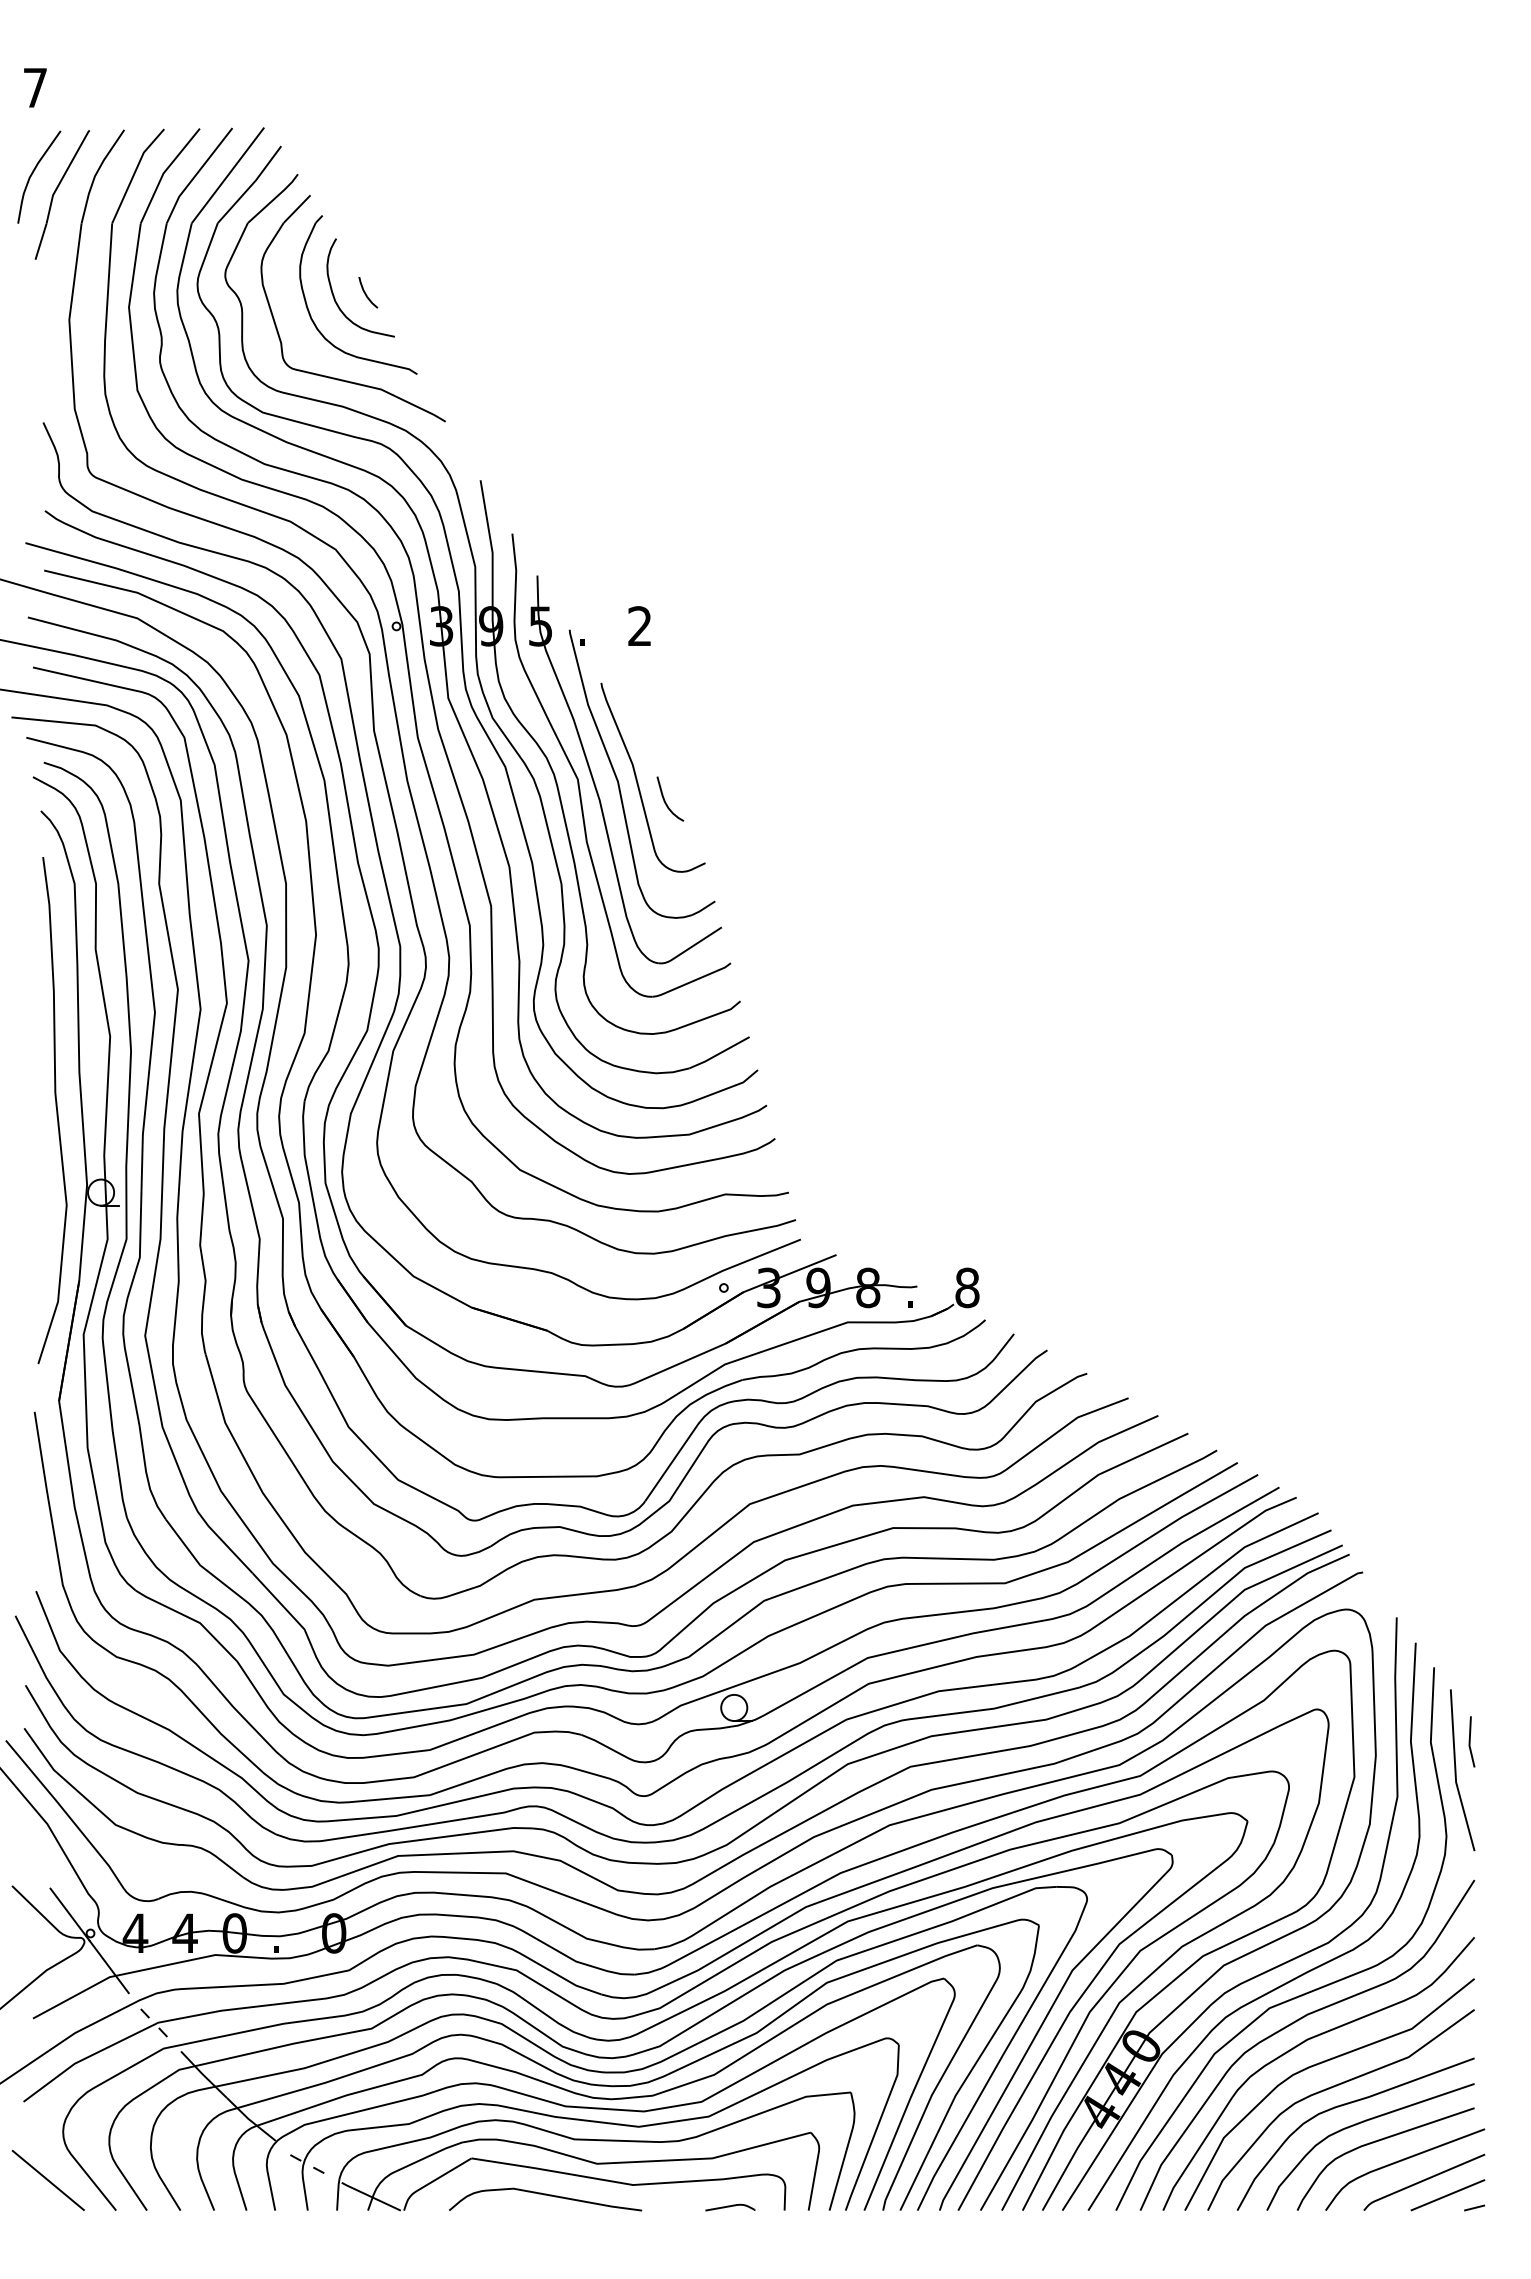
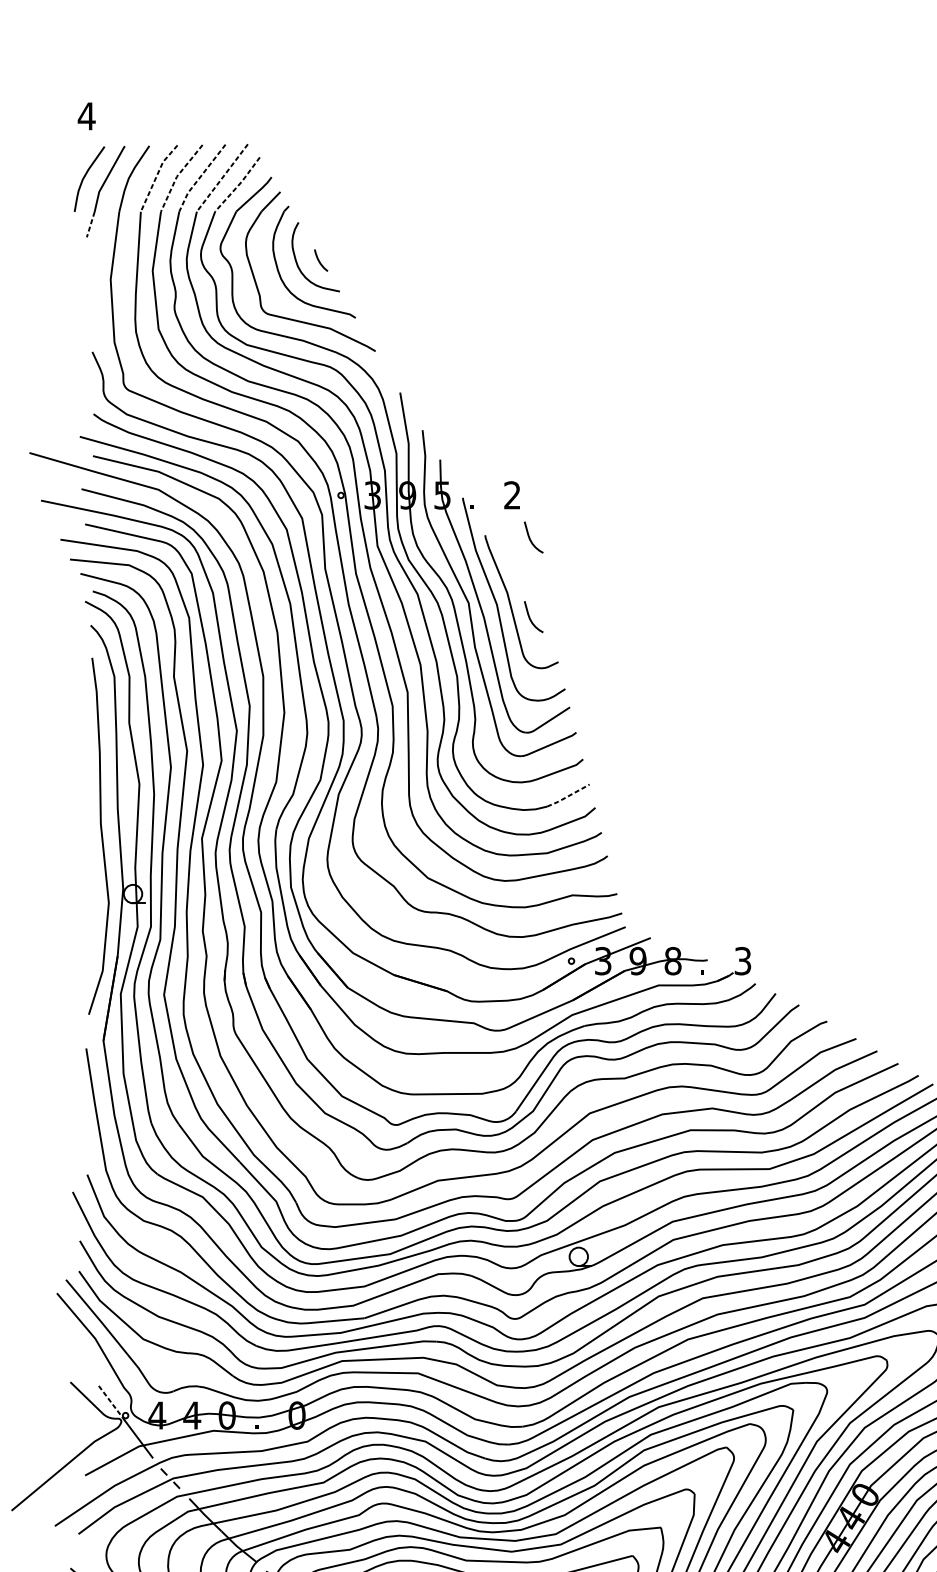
text: (35, 87) -> (86, 116), 7 -> 4
line: (164, 172) -> (177, 175), solid -> dashed
line: (134, 173) -> (156, 176), solid -> dashed
line: (196, 174) -> (200, 177), solid -> dashed
line: (227, 175) -> (222, 178), solid -> dashed
line: (251, 185) -> (238, 185), solid -> dashed
line: (41, 241) -> (91, 224), solid -> dashed
curve: (665, 687) -> (530, 538), added
line: (719, 1053) -> (568, 796), solid -> dashed
text: (967, 1287) -> (743, 960), 8 -> 3
line: (70, 1914) -> (111, 1402), solid -> dashed

